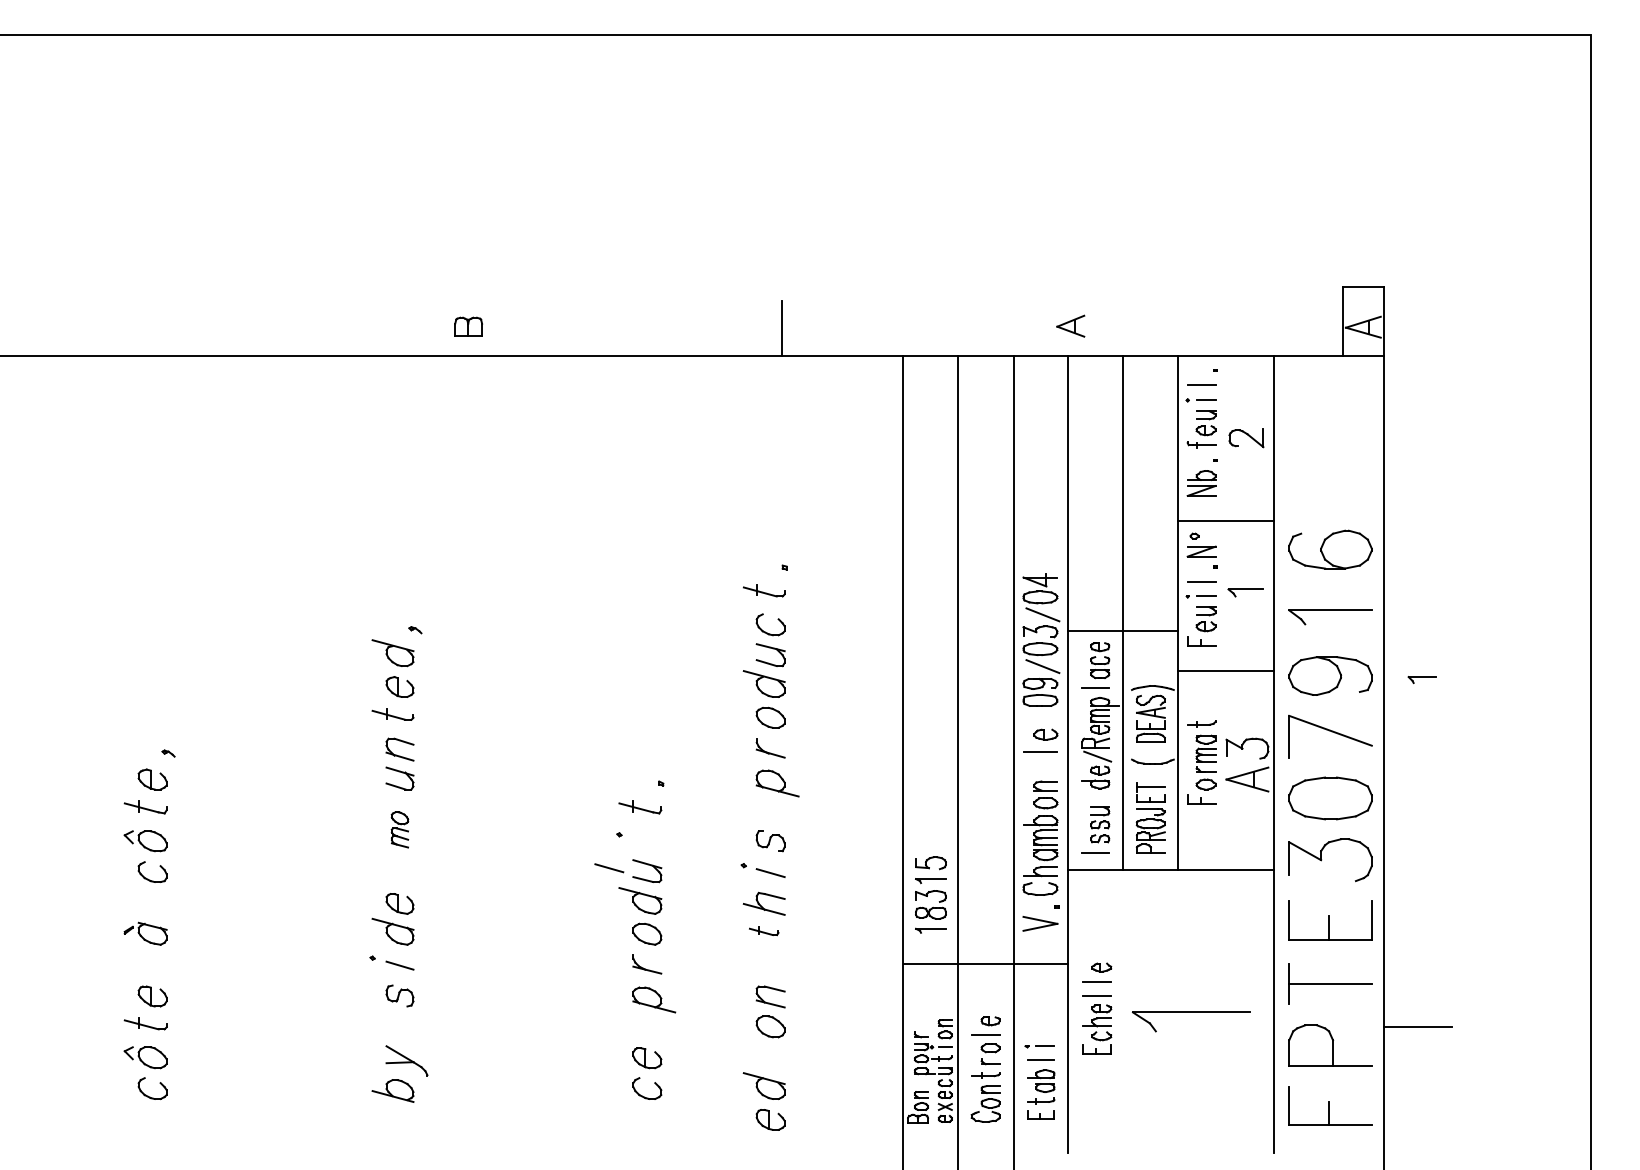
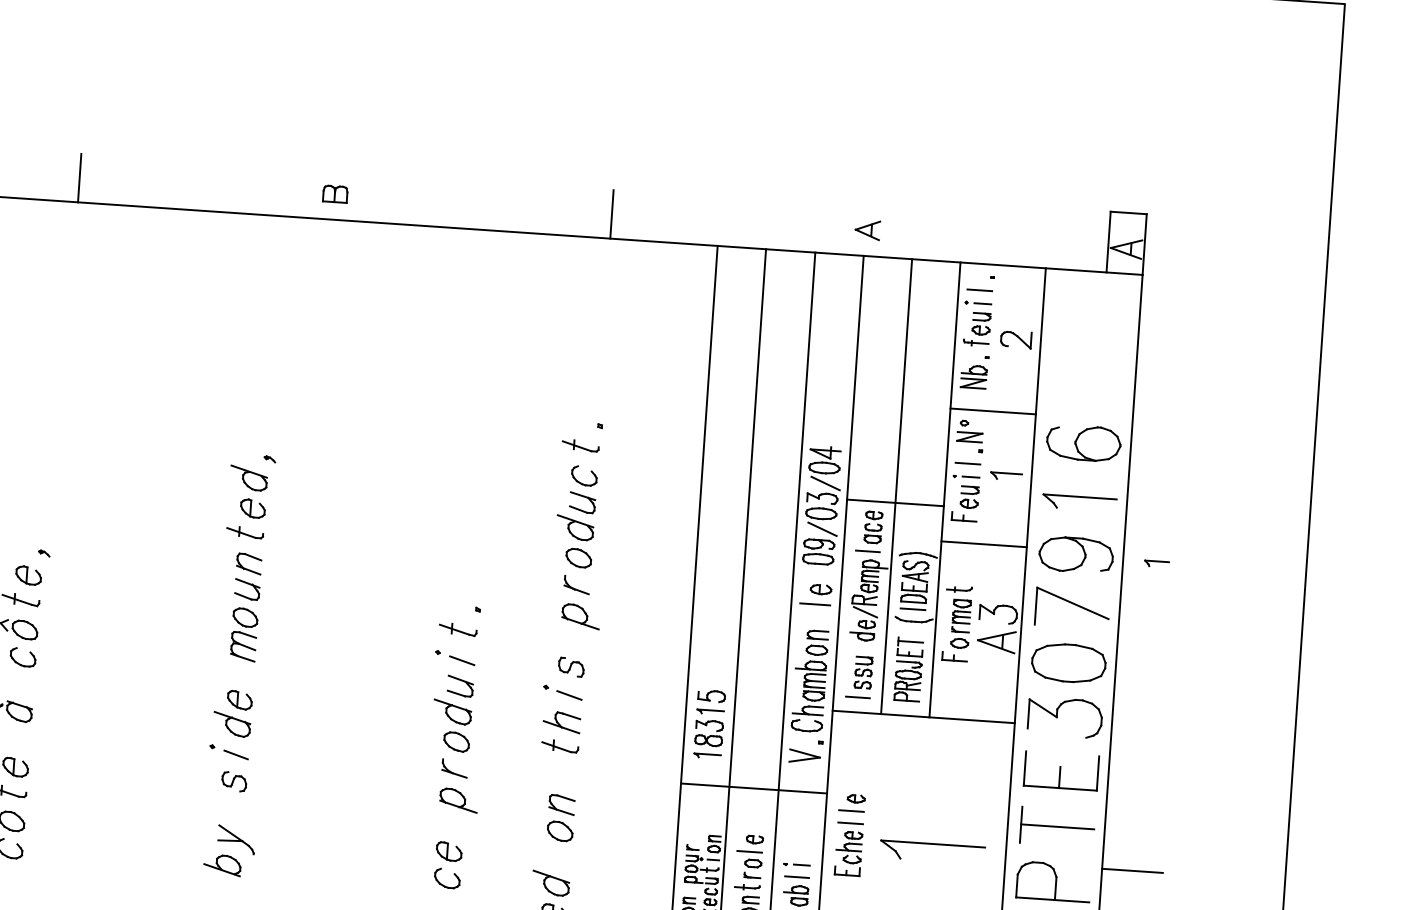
line: (179, 327) -> (79, 177), added
line: (1150, 749) -> (912, 609), added
part: (399, 829) -> (243, 634), size x1.67
line: (609, 868) -> (462, 660), moved
part: (763, 930) -> (559, 745), size x1.43

